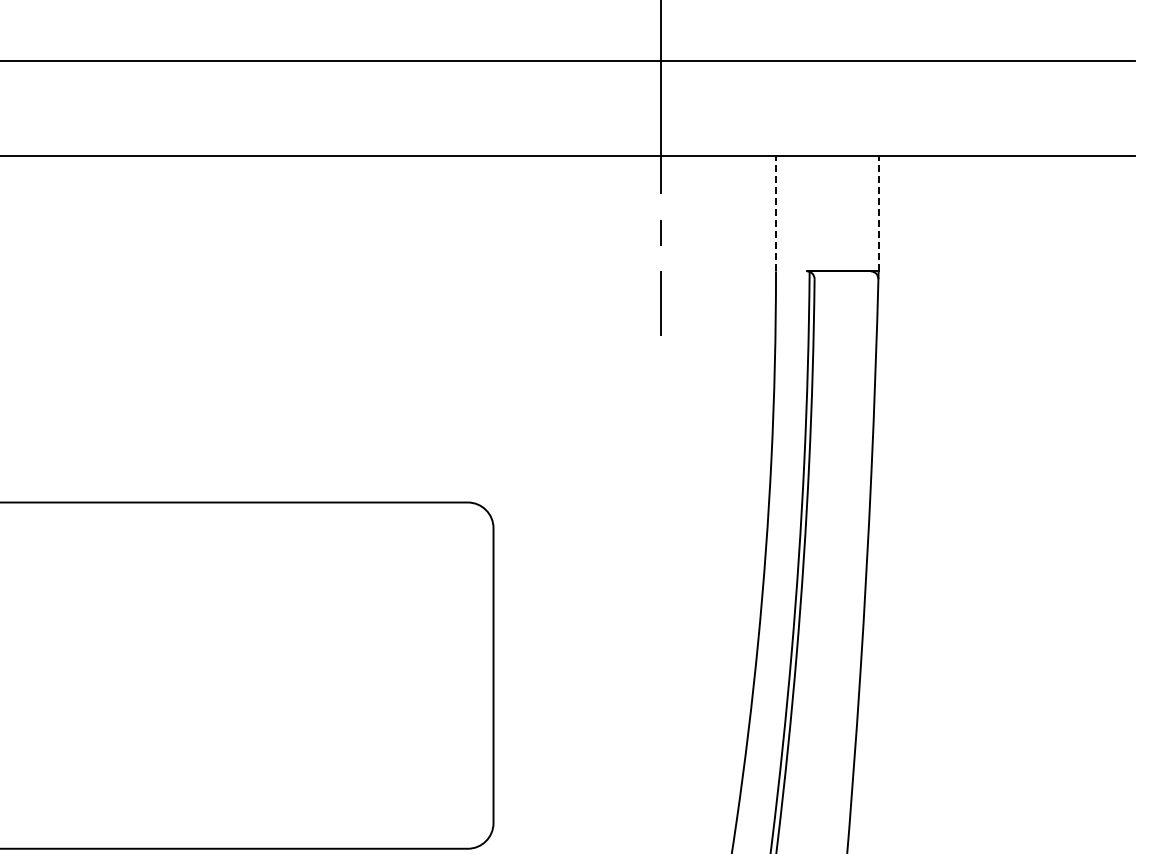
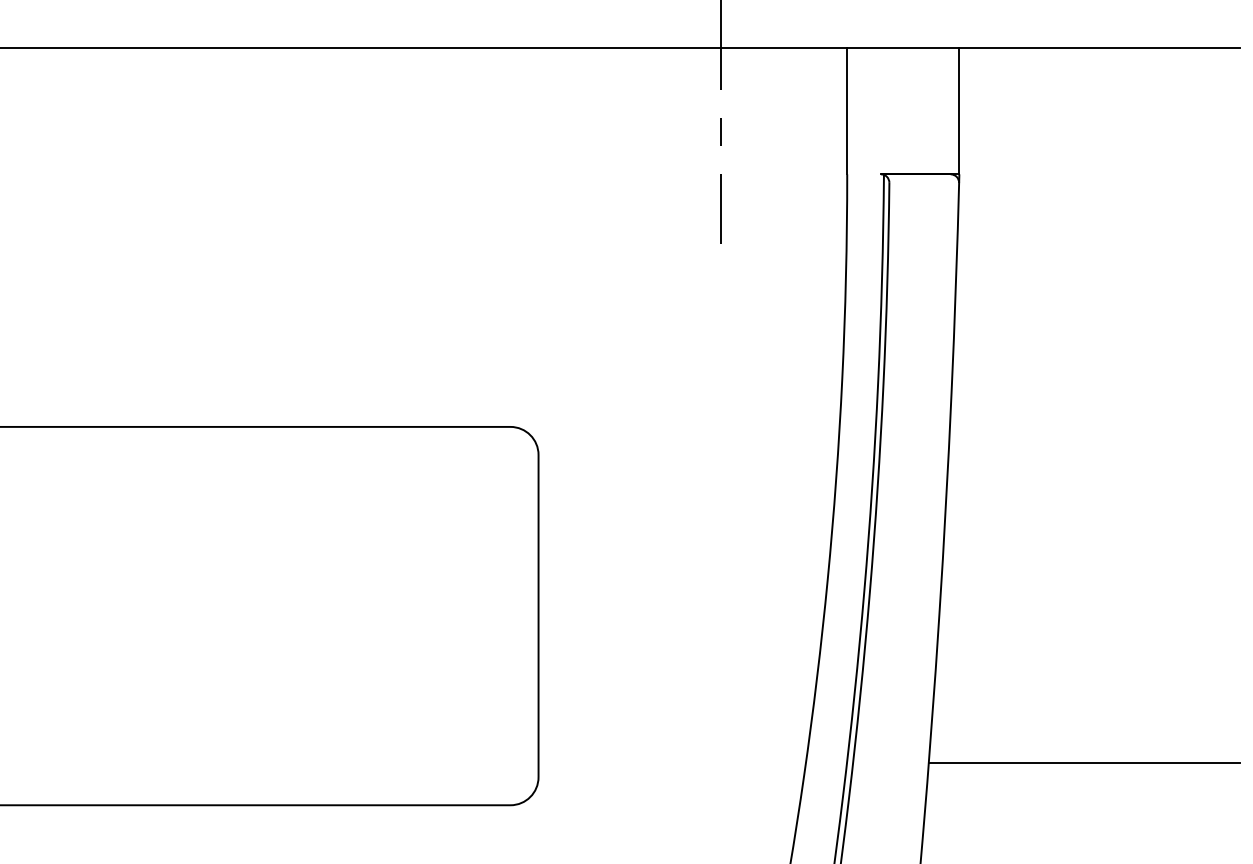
line: (776, 213) -> (847, 111), dashed -> solid
line: (878, 213) -> (959, 111), dashed -> solid
line: (992, 810) -> (1083, 763), added

